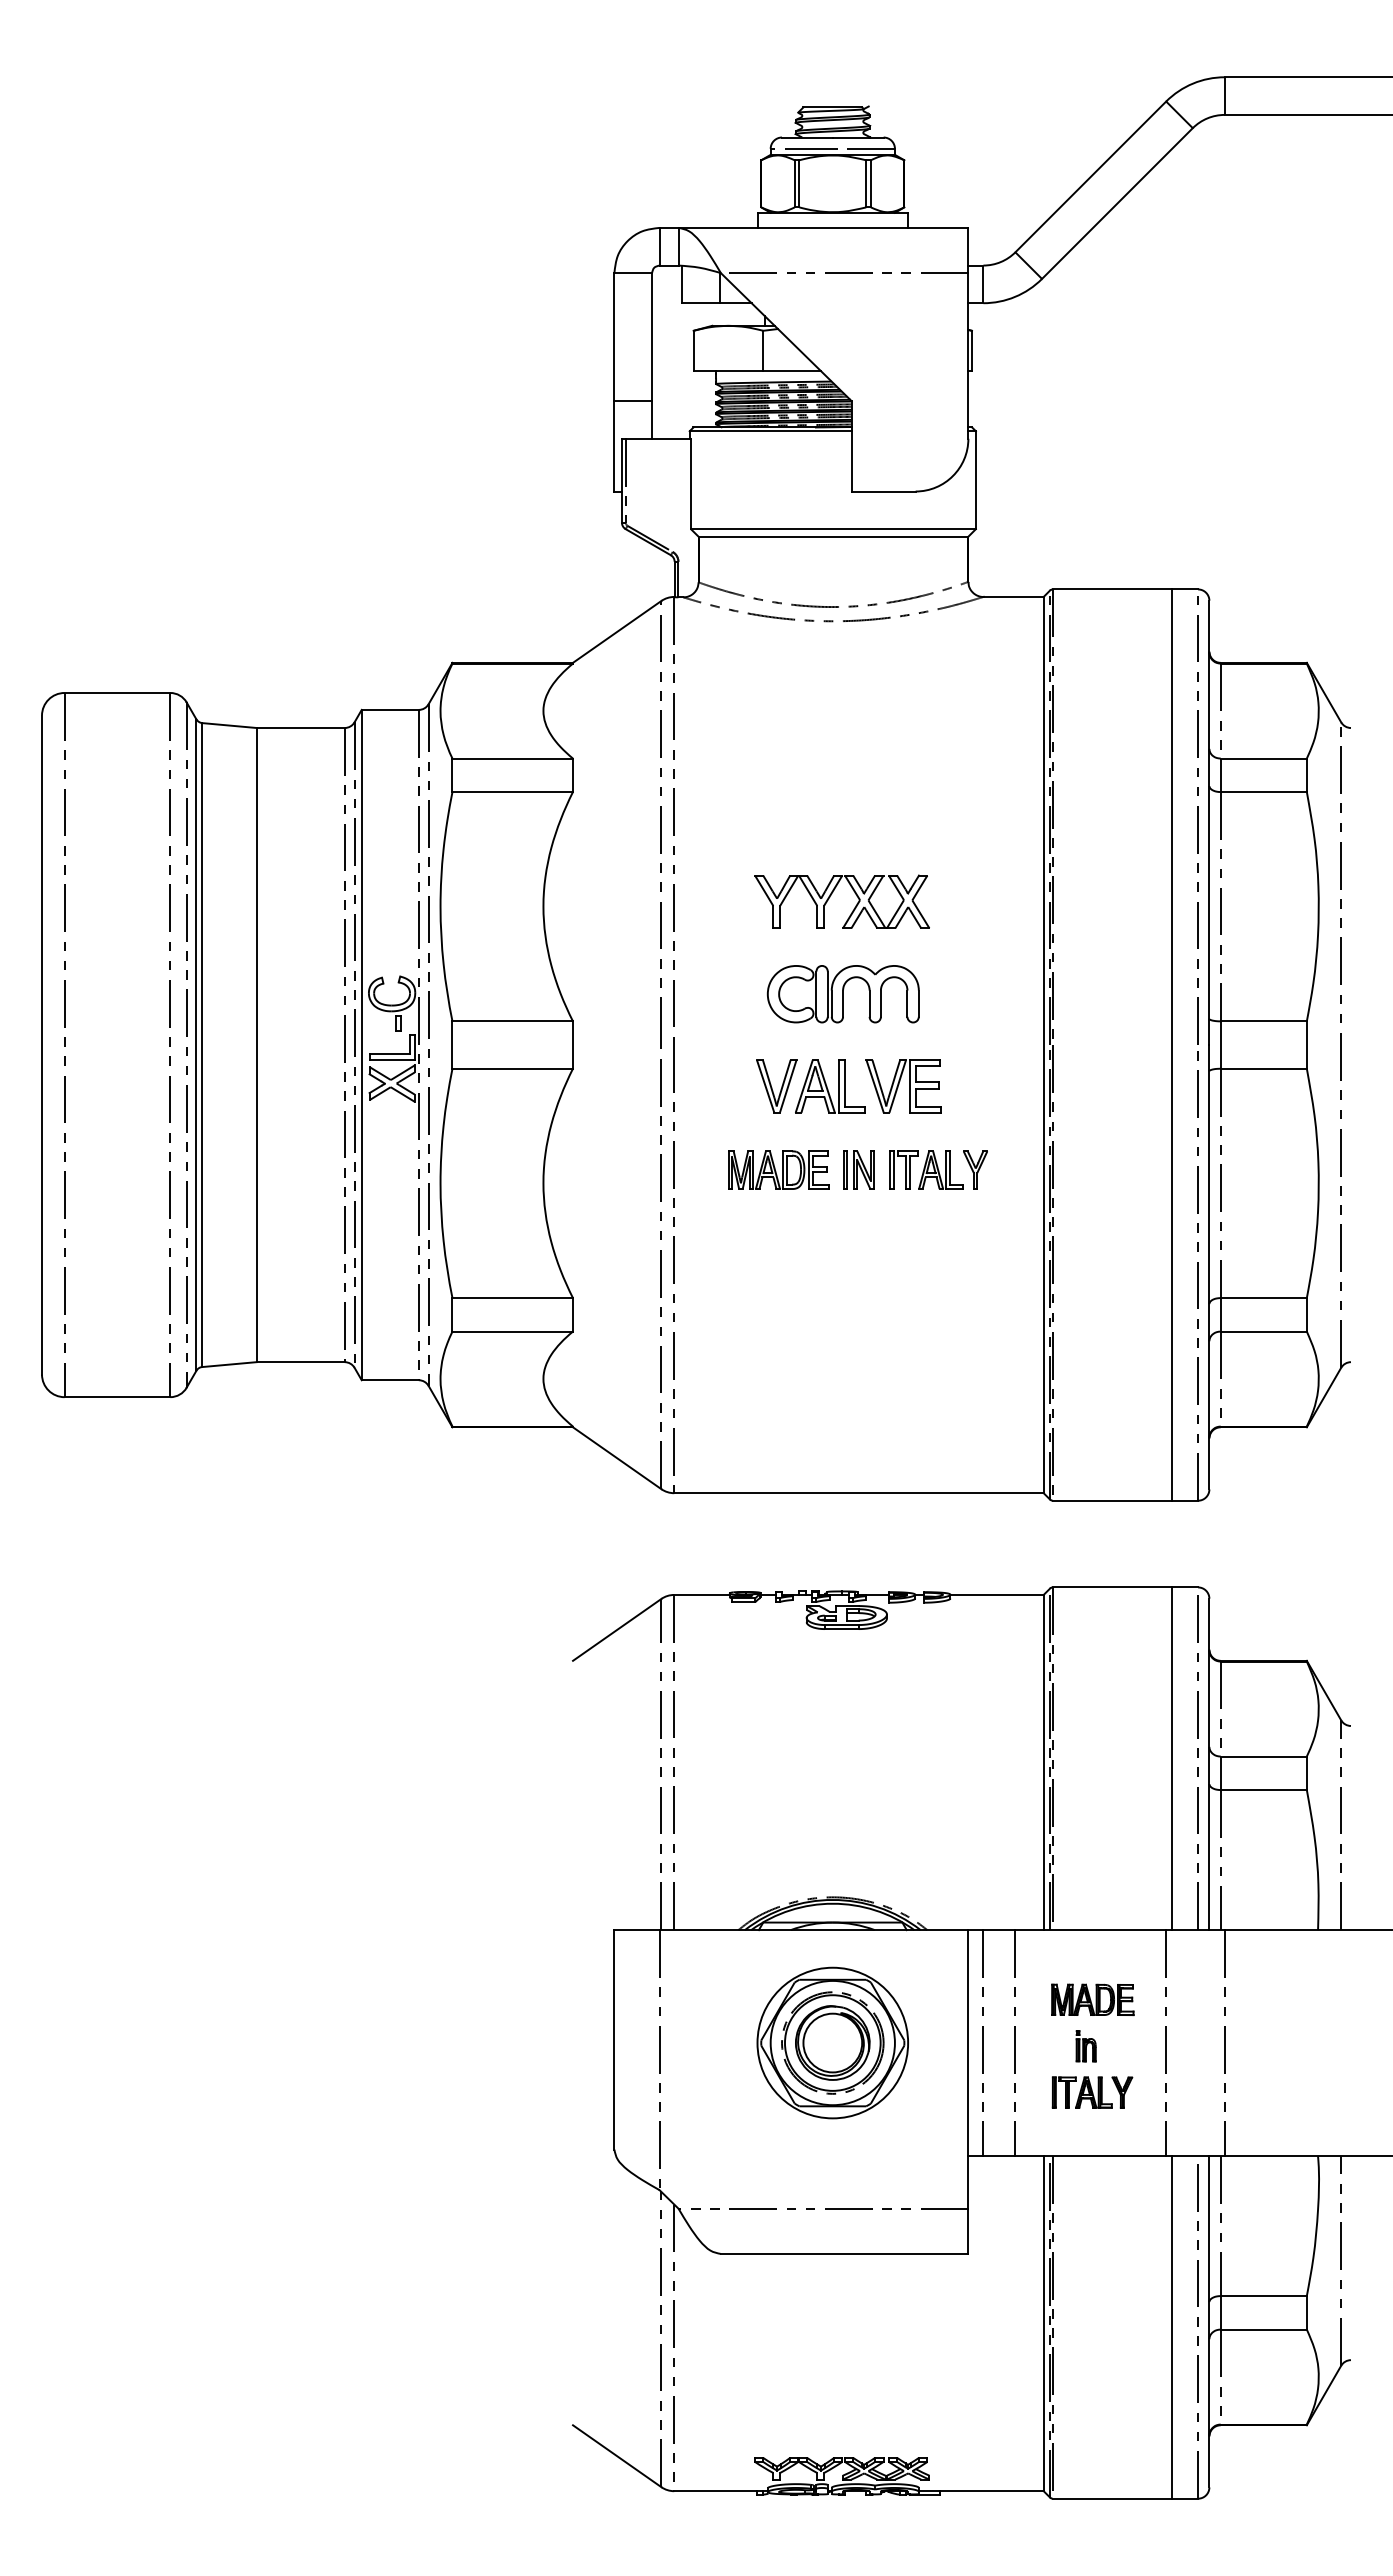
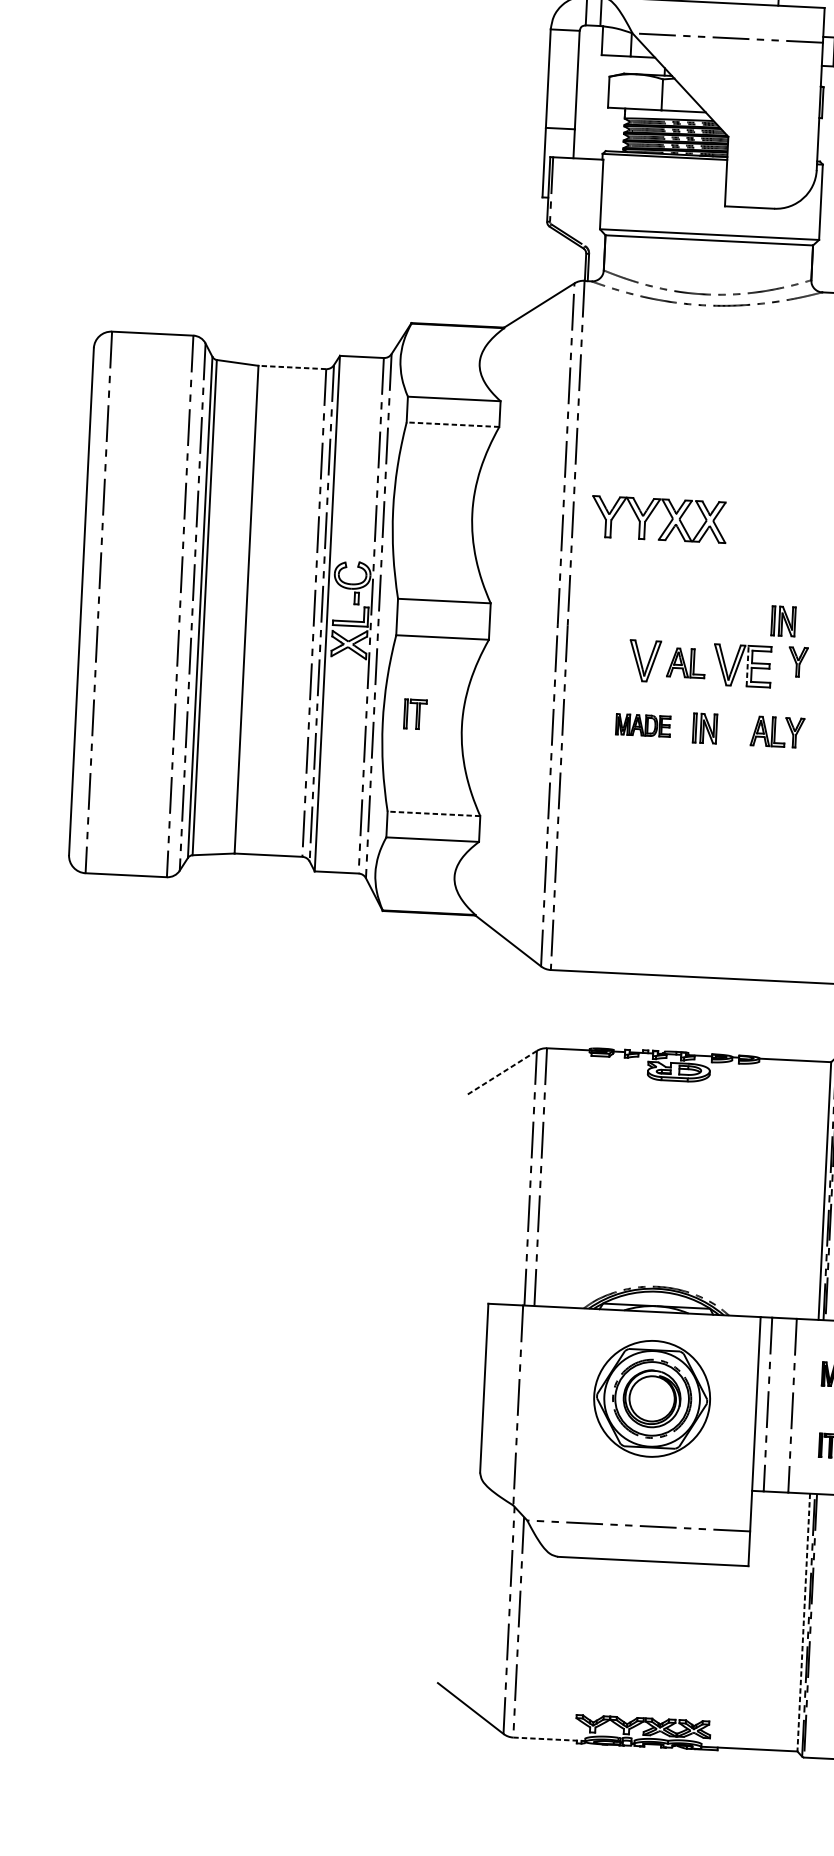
line: (300, 728) -> (292, 367), solid -> dashed
line: (512, 792) -> (452, 425), solid -> dashed
part: (831, 895) -> (651, 514), moved
part: (842, 994) -> (699, 592), removed
part: (953, 1025) -> (783, 620), added
part: (975, 1077) -> (798, 661), added
part: (830, 1086) -> (686, 663), size x0.7
line: (910, 1086) -> (747, 666), solid -> dashed
part: (778, 1169) -> (643, 725), size x0.7
part: (903, 1169) -> (414, 713), moved
line: (512, 1298) -> (433, 814), solid -> dashed
line: (617, 1629) -> (502, 1072), solid -> dashed
line: (1043, 2323) -> (803, 1622), solid -> dashed
line: (721, 2491) -> (549, 1739), solid -> dashed

